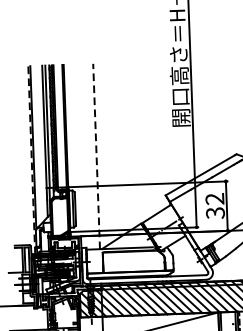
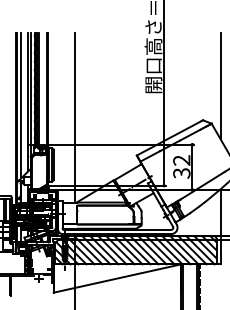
line: (37, 145) -> (21, 105), added
line: (96, 156) -> (74, 117), dashed -> solid
line: (31, 159) -> (15, 118), dashed -> solid

